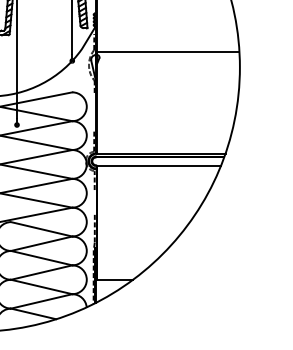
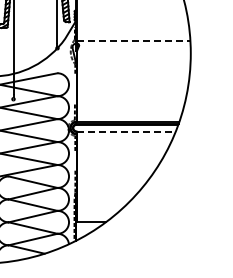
line: (167, 51) -> (133, 40), solid -> dashed
line: (159, 165) -> (126, 131), solid -> dashed

